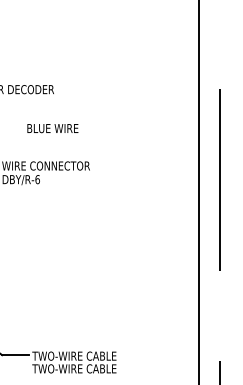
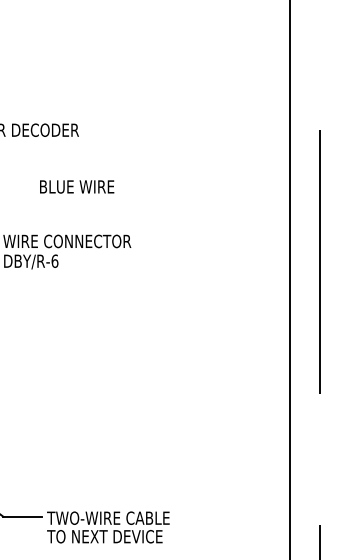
text: (77, 368) -> (112, 536), TWO-WIRE CABLE -> TO NEXT DEVICE

